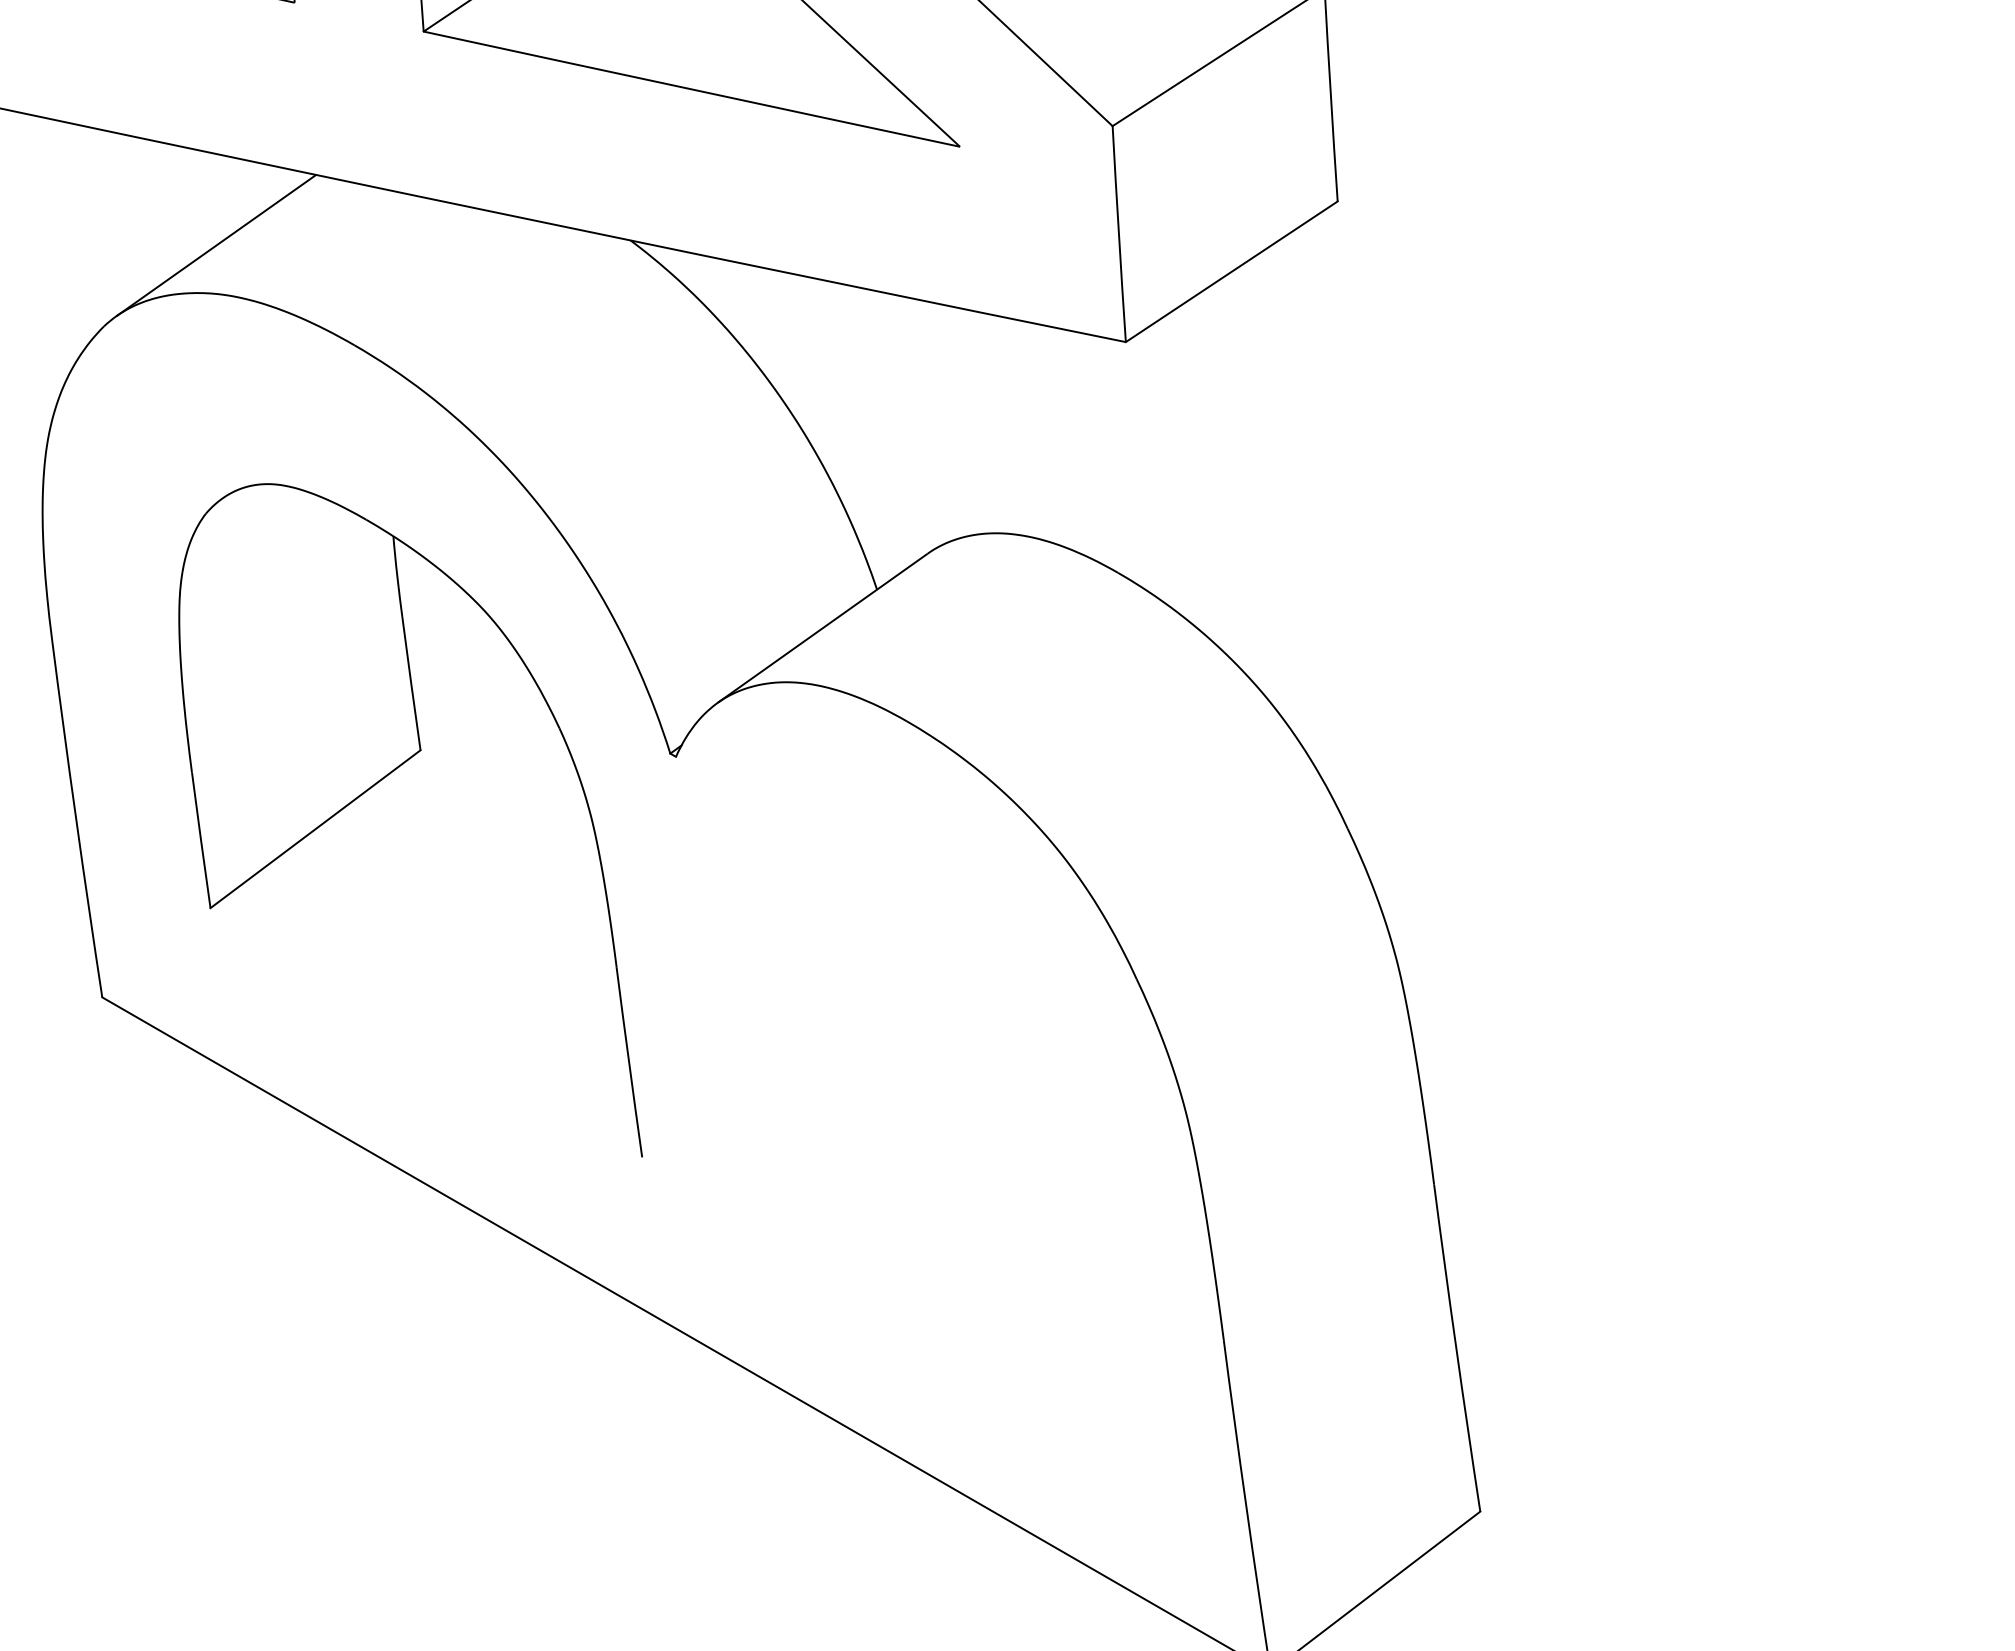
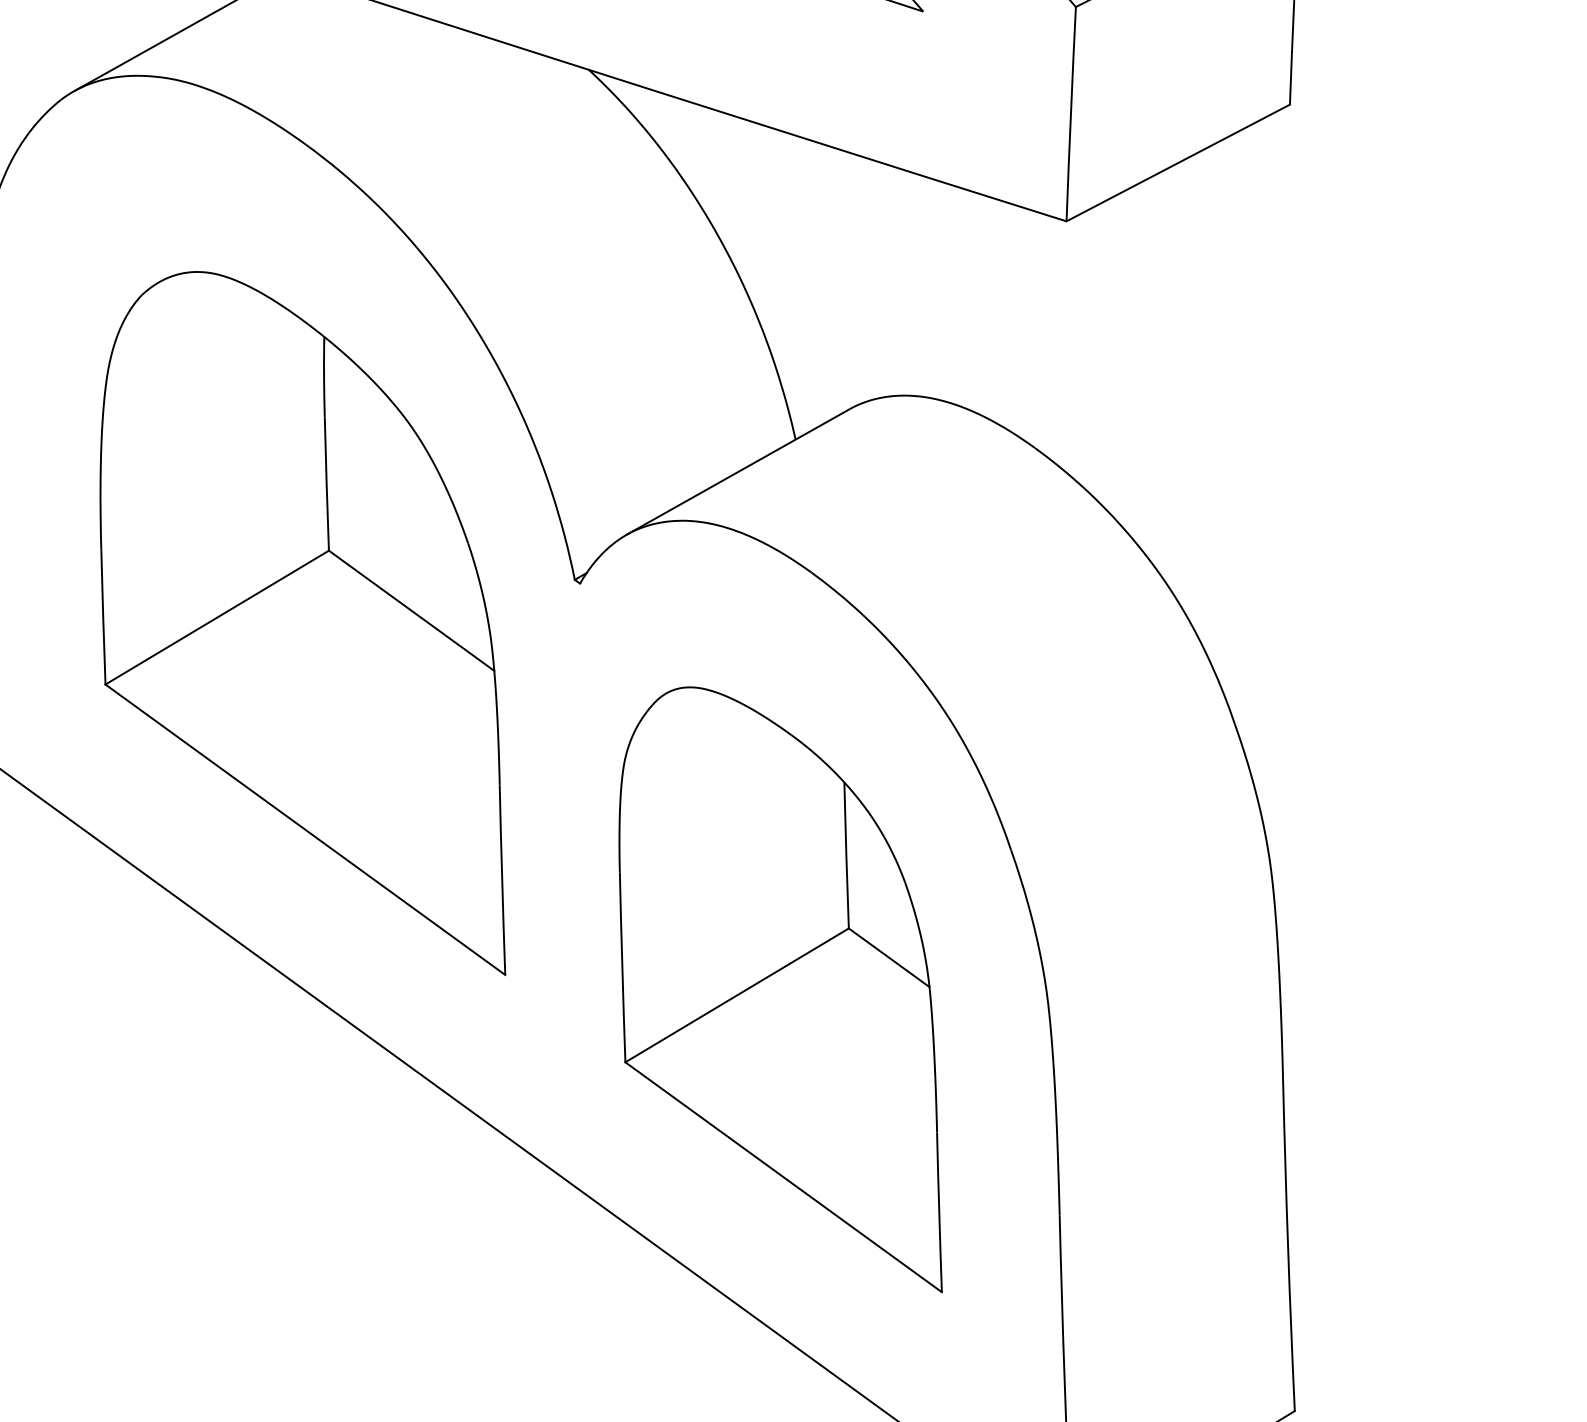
line: (509, 801) -> (411, 610), added
line: (426, 1032) -> (305, 829), added
part: (925, 1139) -> (786, 986), added

